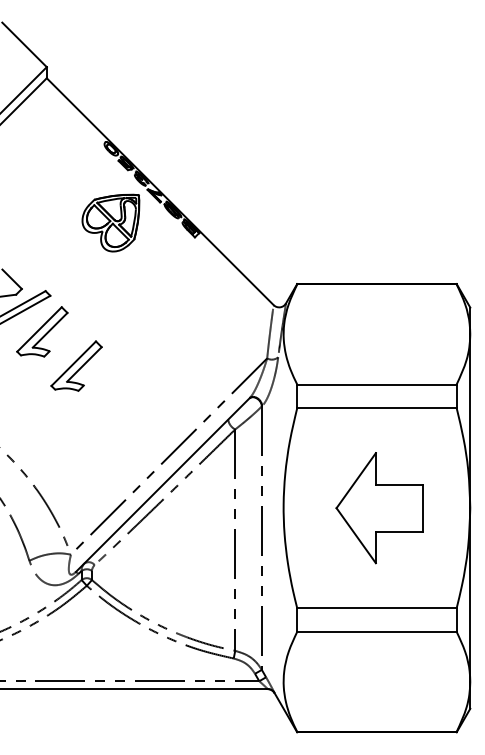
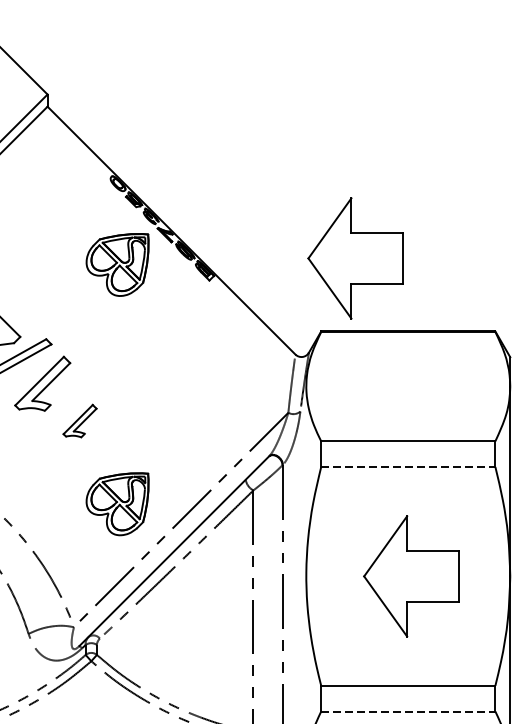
part: (328, 217) -> (355, 258), added
part: (76, 365) -> (80, 420), size x0.6
line: (376, 408) -> (407, 467), solid -> dashed
part: (110, 441) -> (117, 503), added
line: (376, 631) -> (407, 711), solid -> dashed

